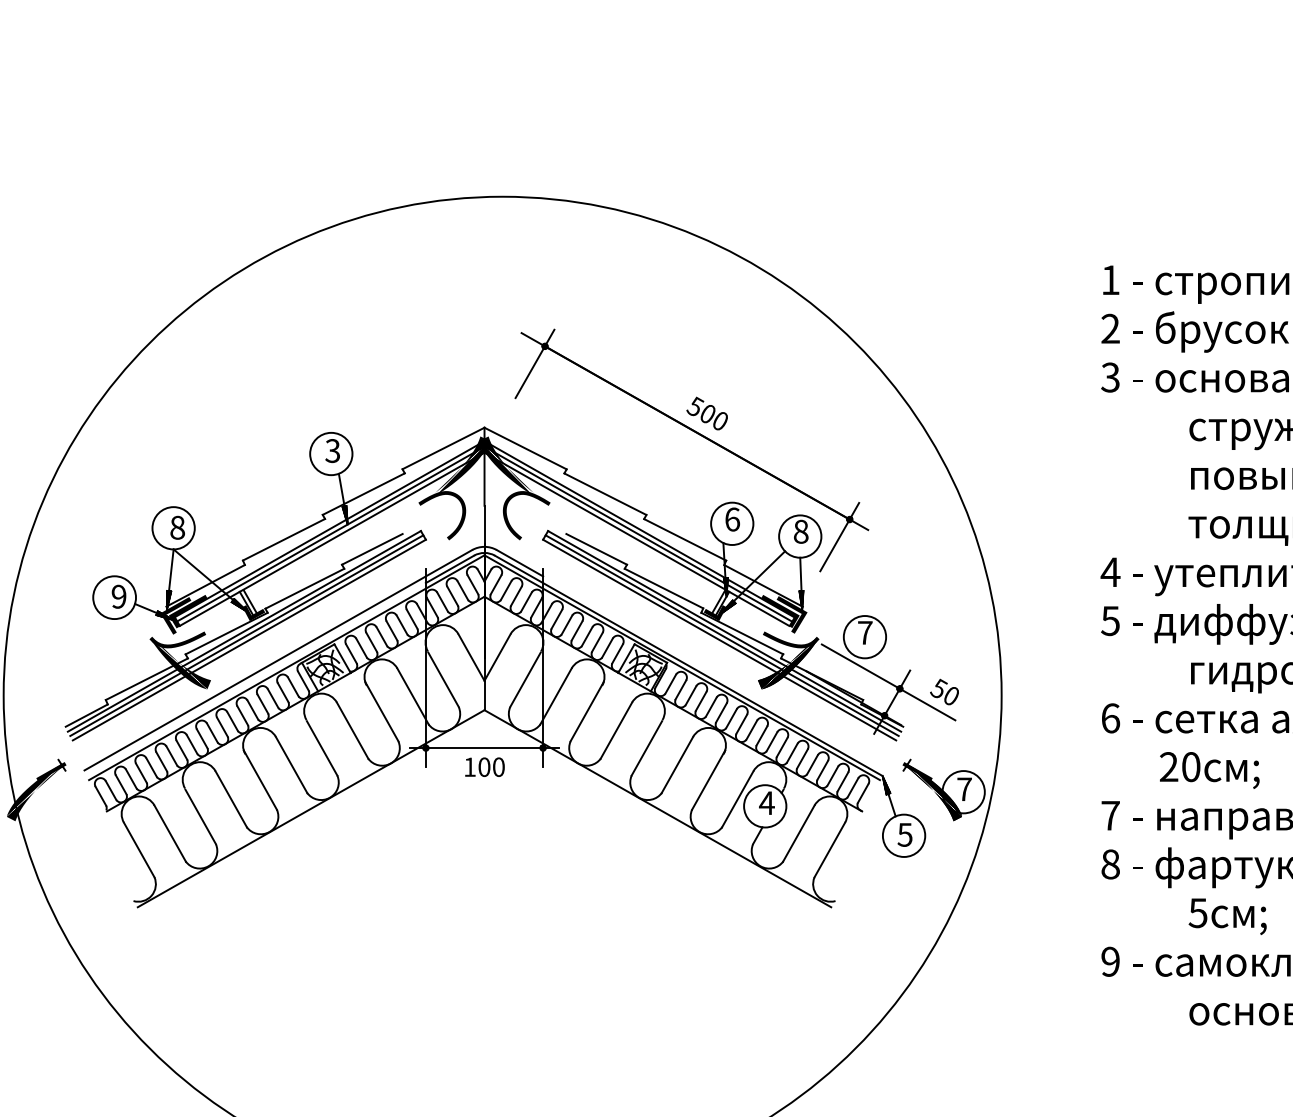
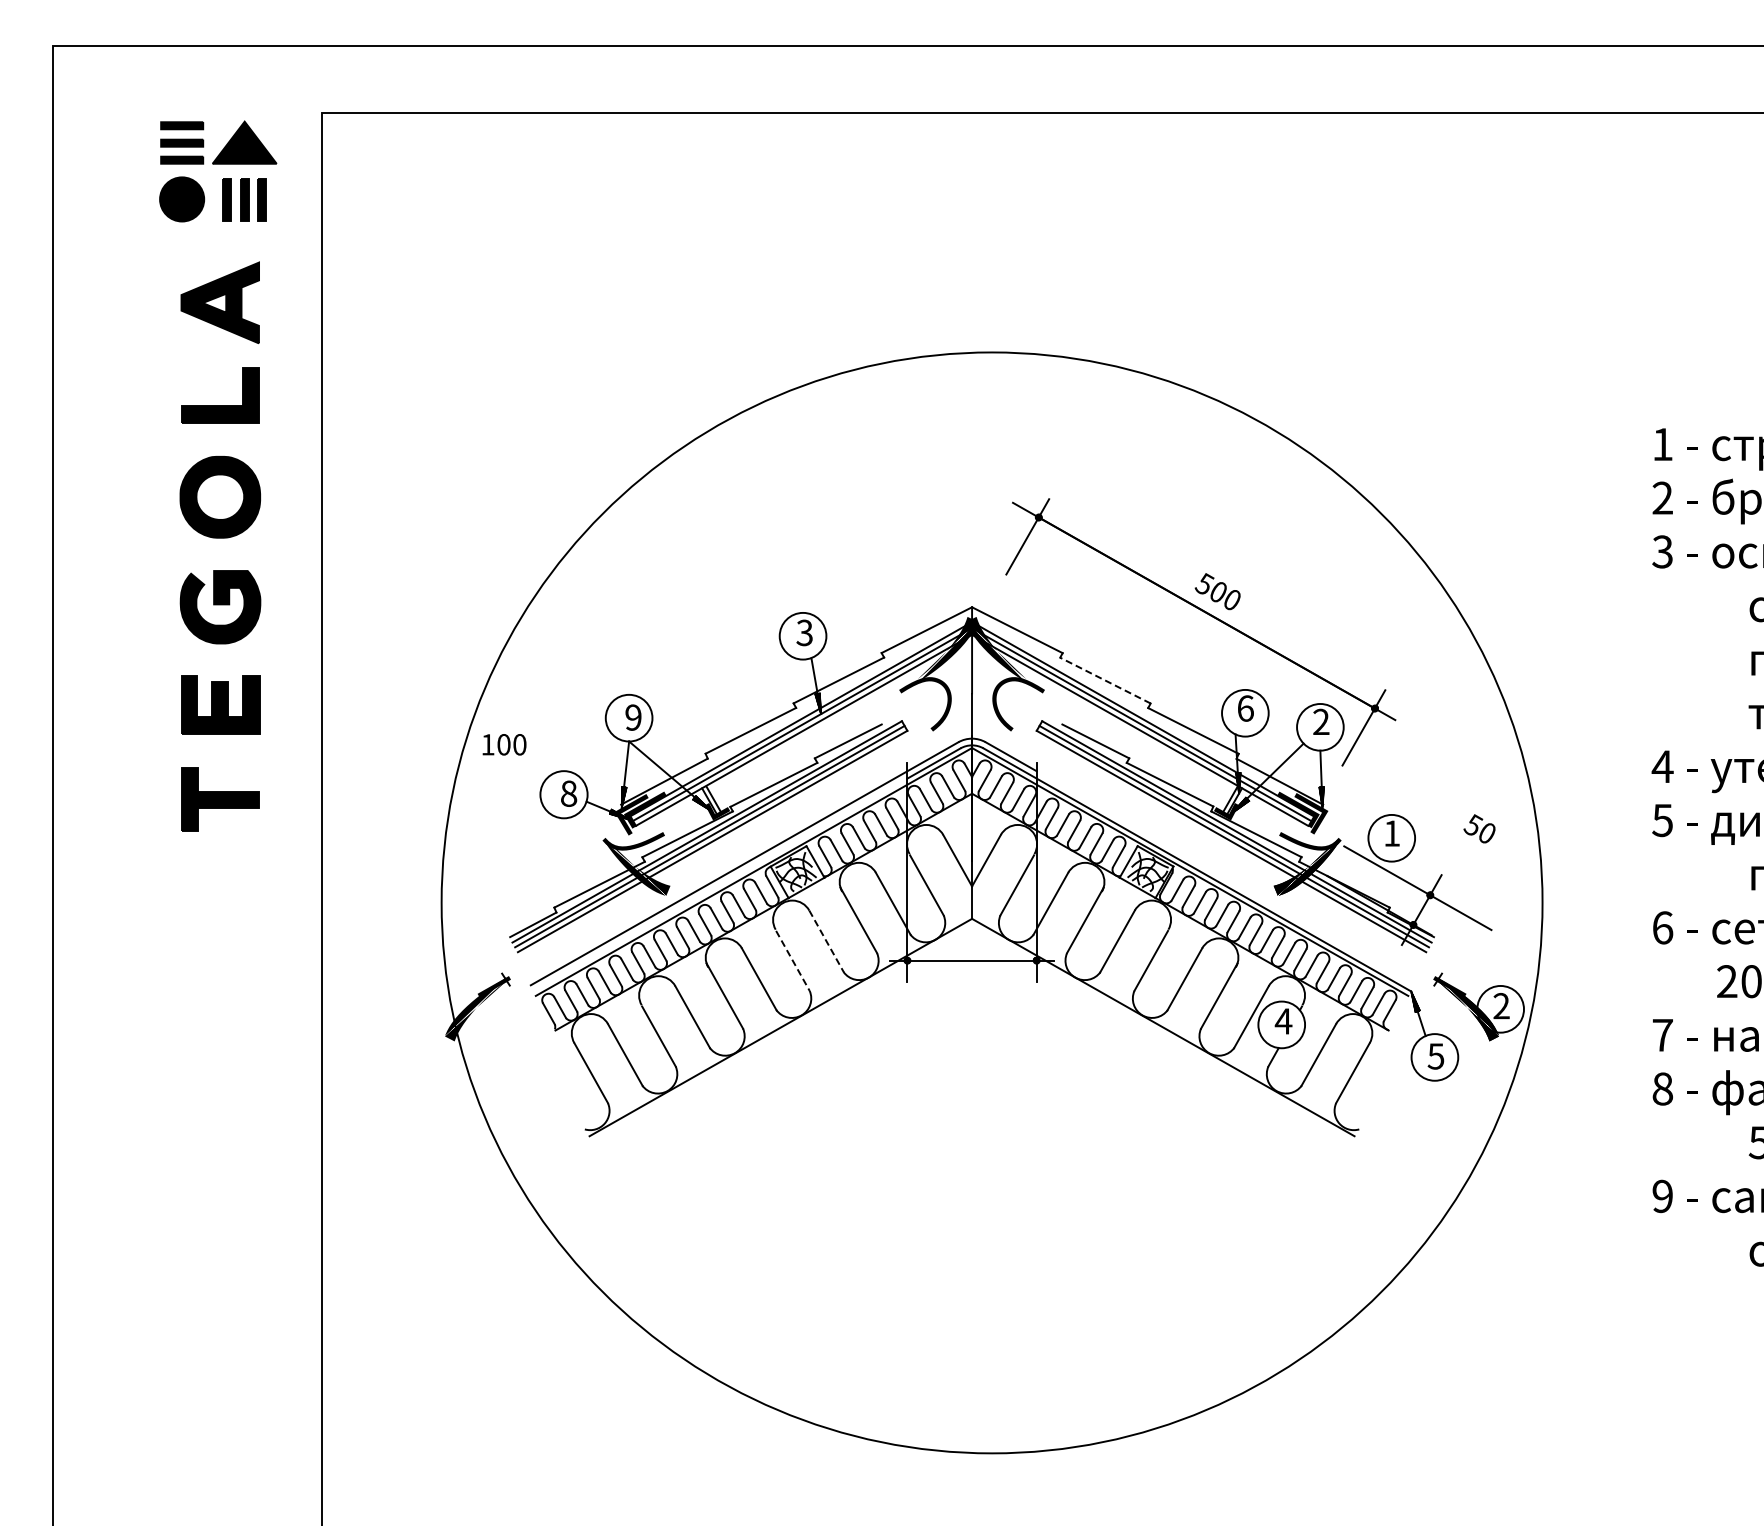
line: (605, 494) -> (1105, 680), solid -> dashed
text: (177, 527) -> (633, 717), 8 -> 9
text: (801, 531) -> (1321, 721), 8 -> 2
text: (119, 596) -> (569, 793), 9 -> 8
text: (865, 632) -> (1392, 833), 7 -> 1
text: (944, 691) -> (1479, 828), moved
line: (352, 730) -> (826, 941), solid -> dashed
line: (322, 748) -> (793, 961), solid -> dashed
text: (484, 766) -> (504, 744), moved
text: (964, 789) -> (1501, 1006), 7 -> 2

